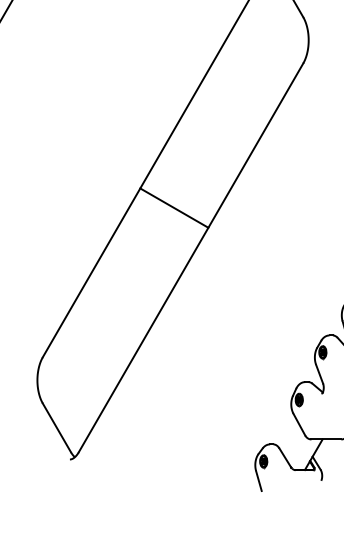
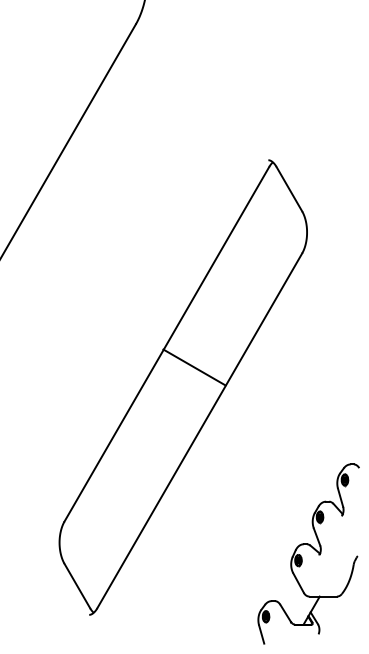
line: (174, 208) -> (194, 367), moved

